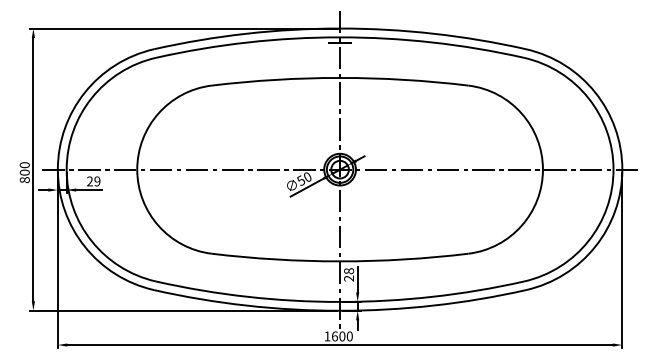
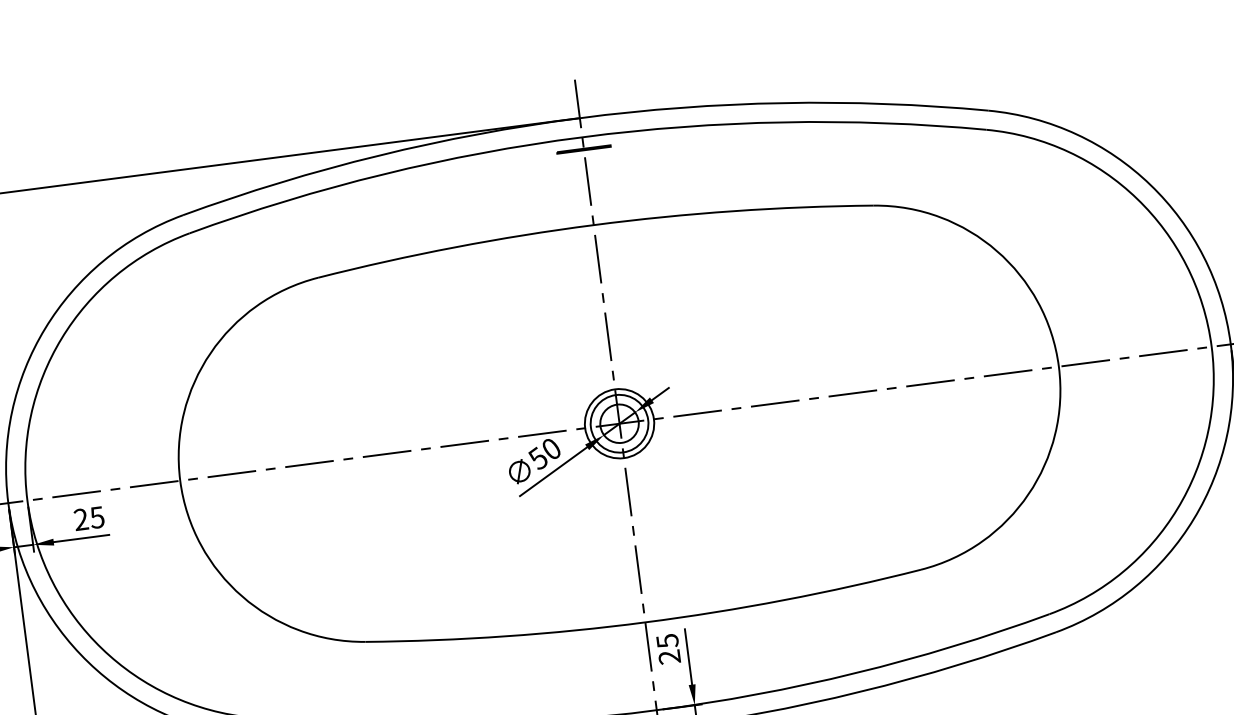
text: (97, 181) -> (97, 517), 29 -> 25
text: (348, 271) -> (666, 641), 28 -> 25

